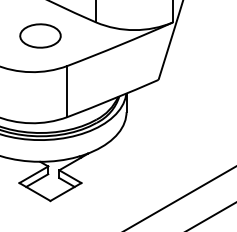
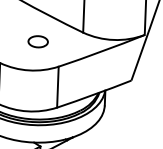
part: (40, 35) -> (38, 41), size x0.6

